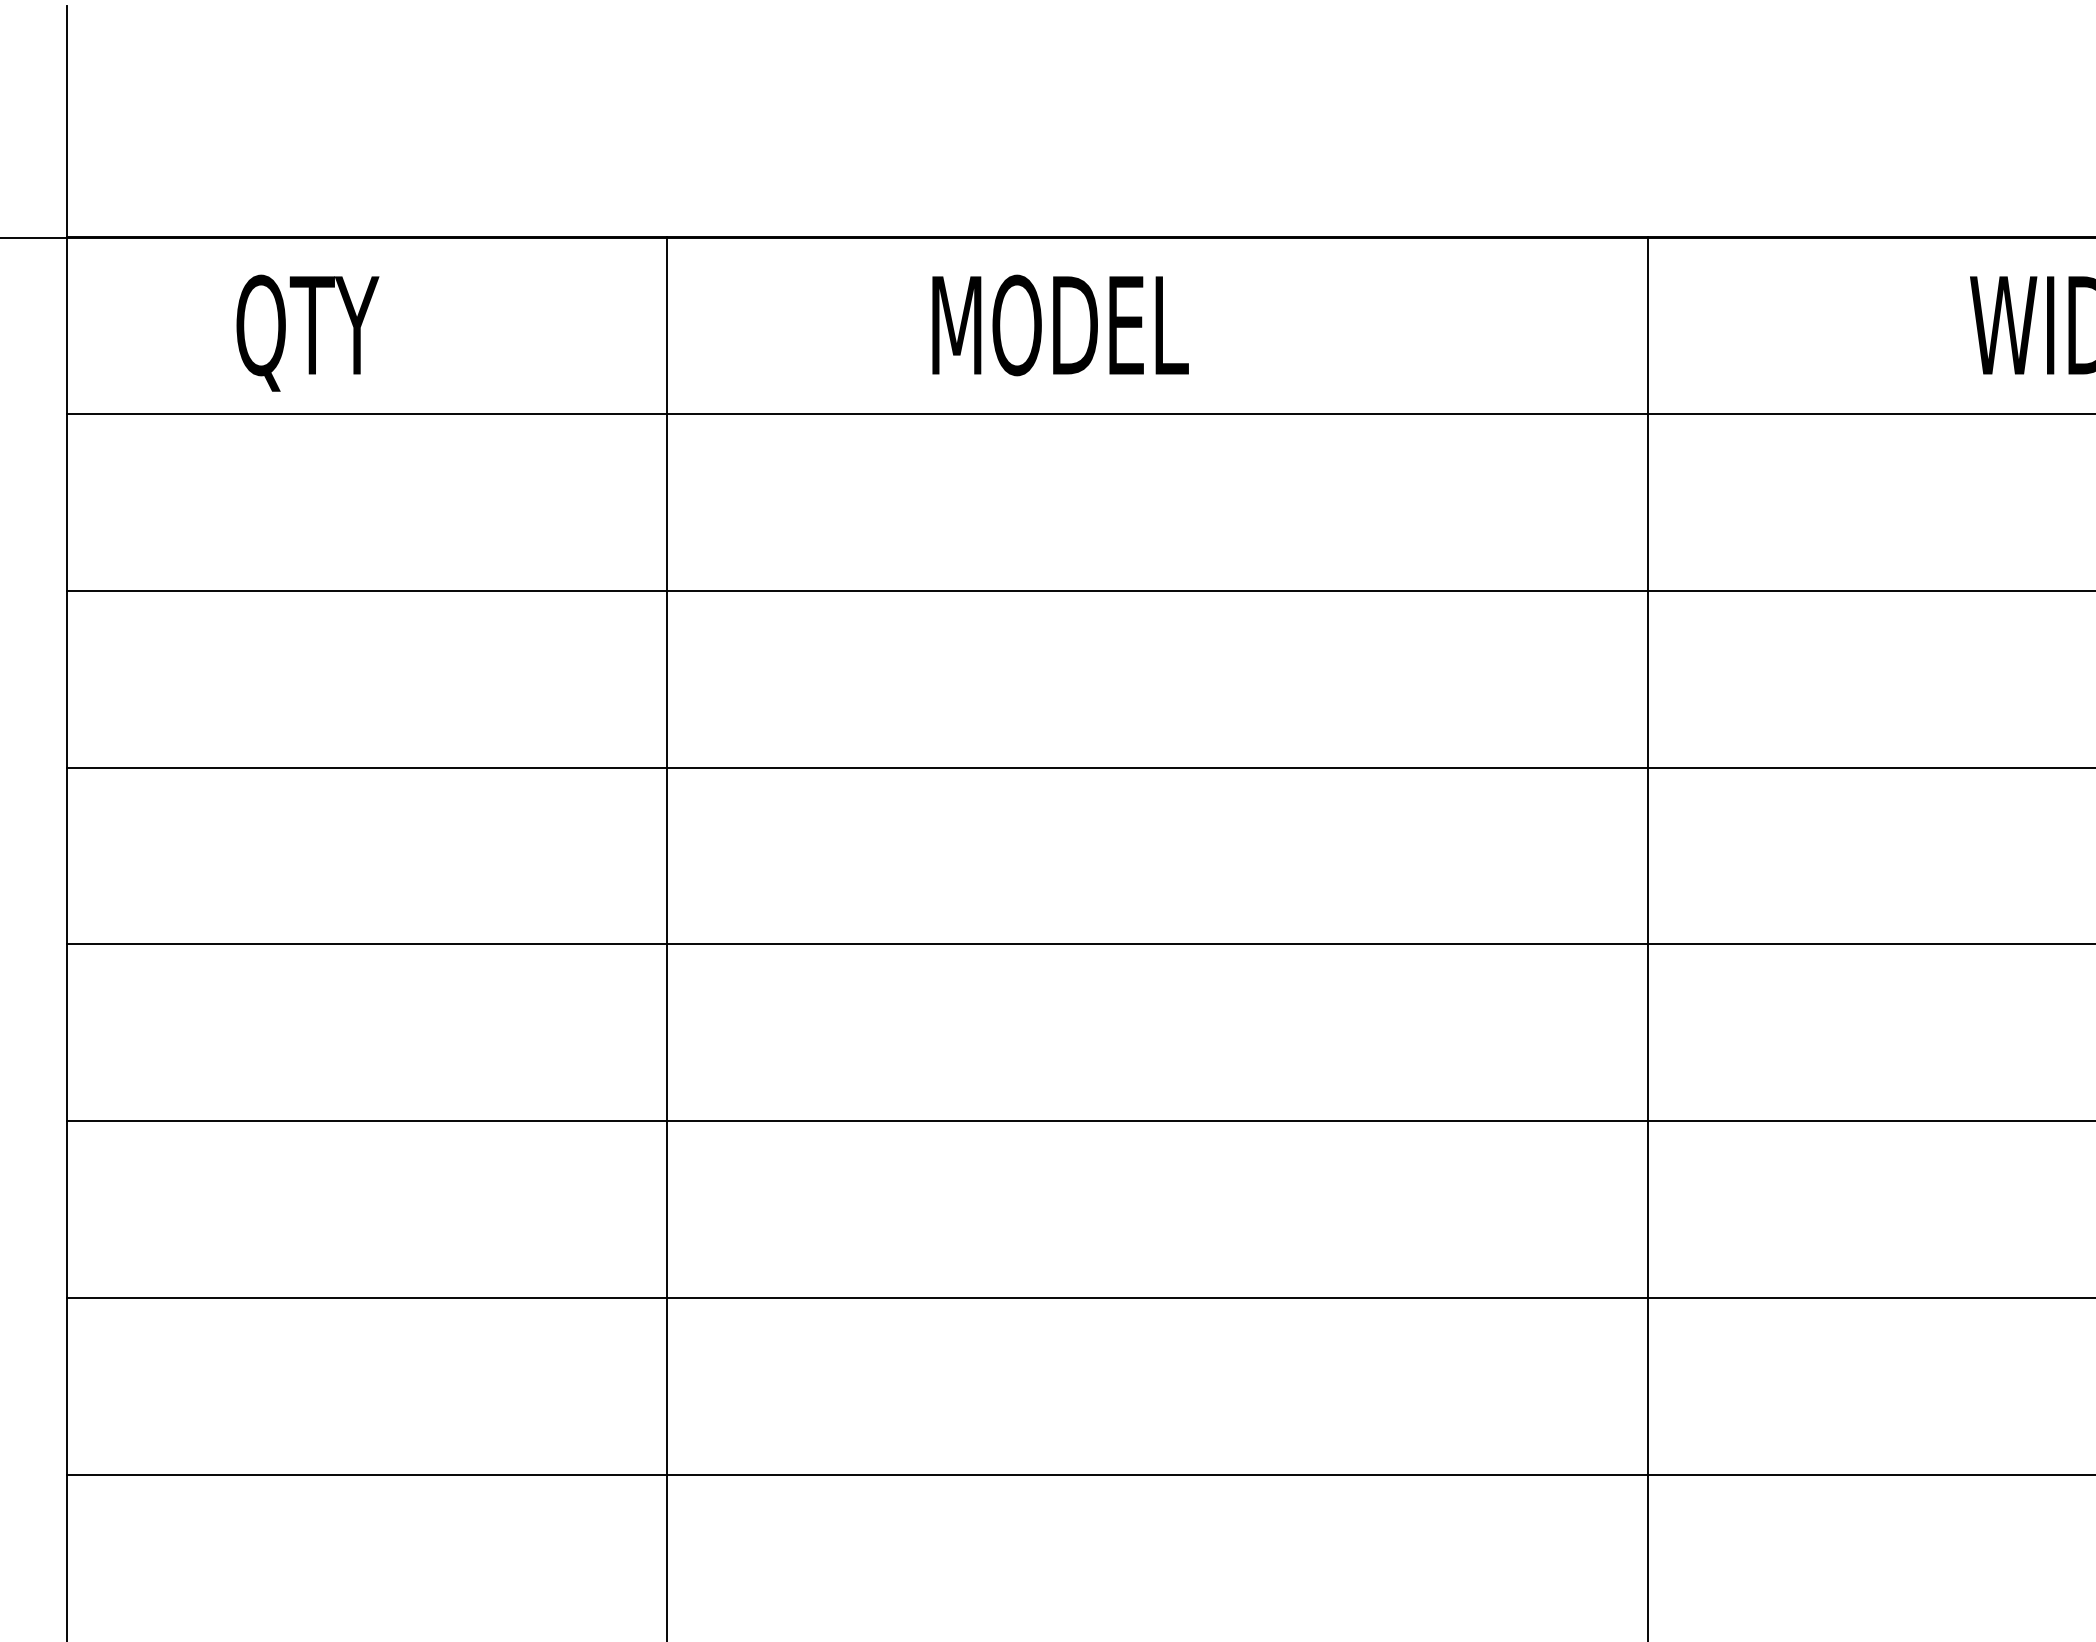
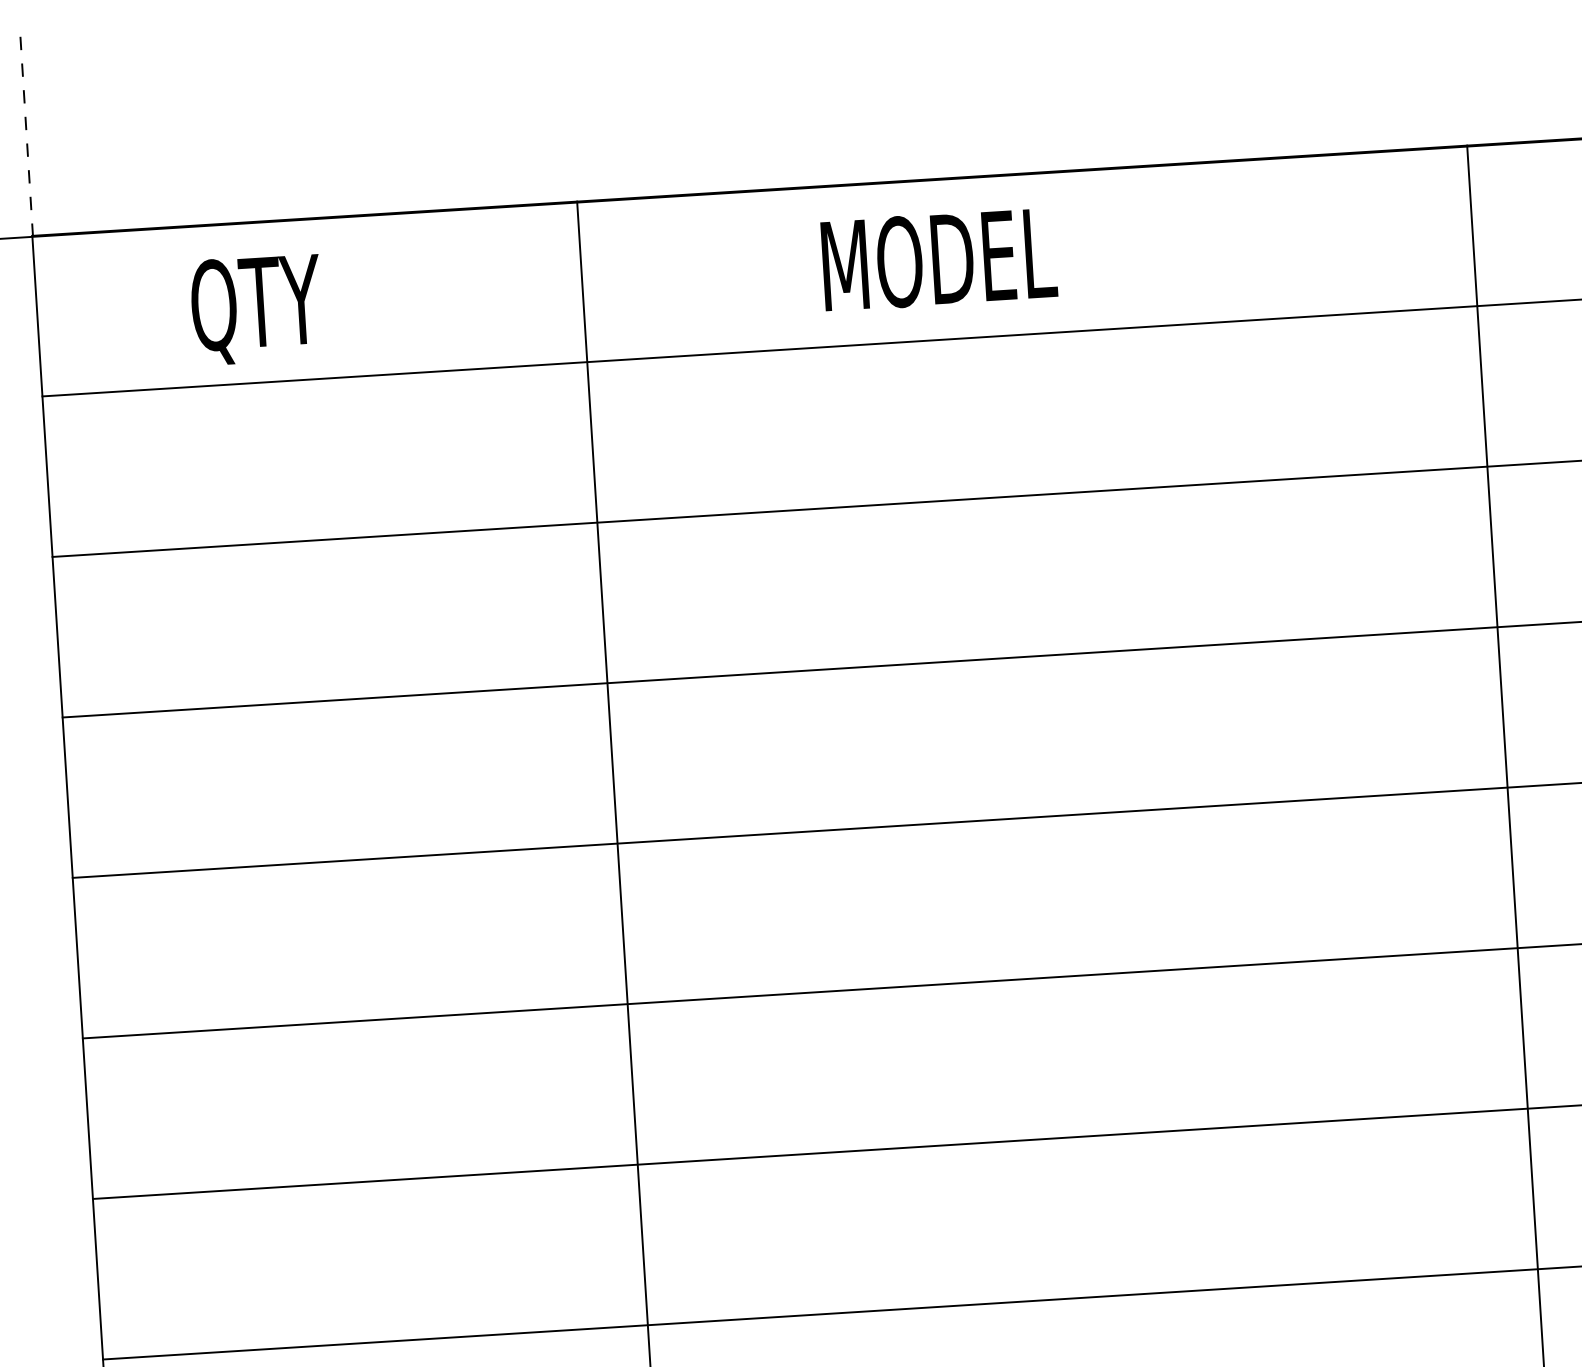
line: (67, 122) -> (26, 132), solid -> dashed

